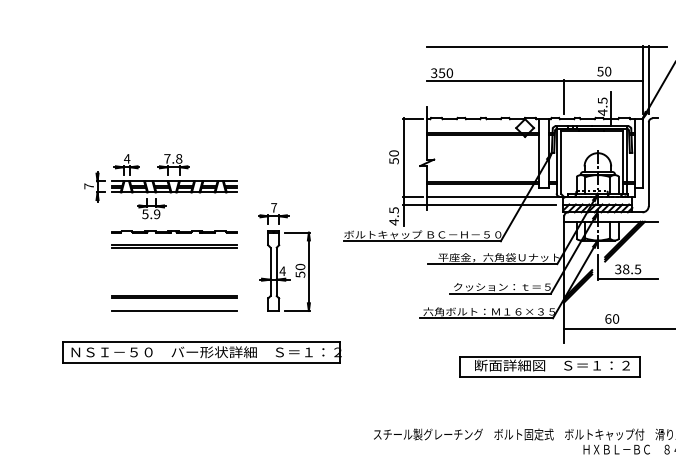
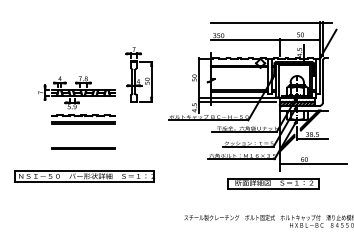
part: (284, 257) -> (139, 74), moved
line: (173, 310) -> (83, 155), removed
part: (201, 352) -> (84, 176), moved

